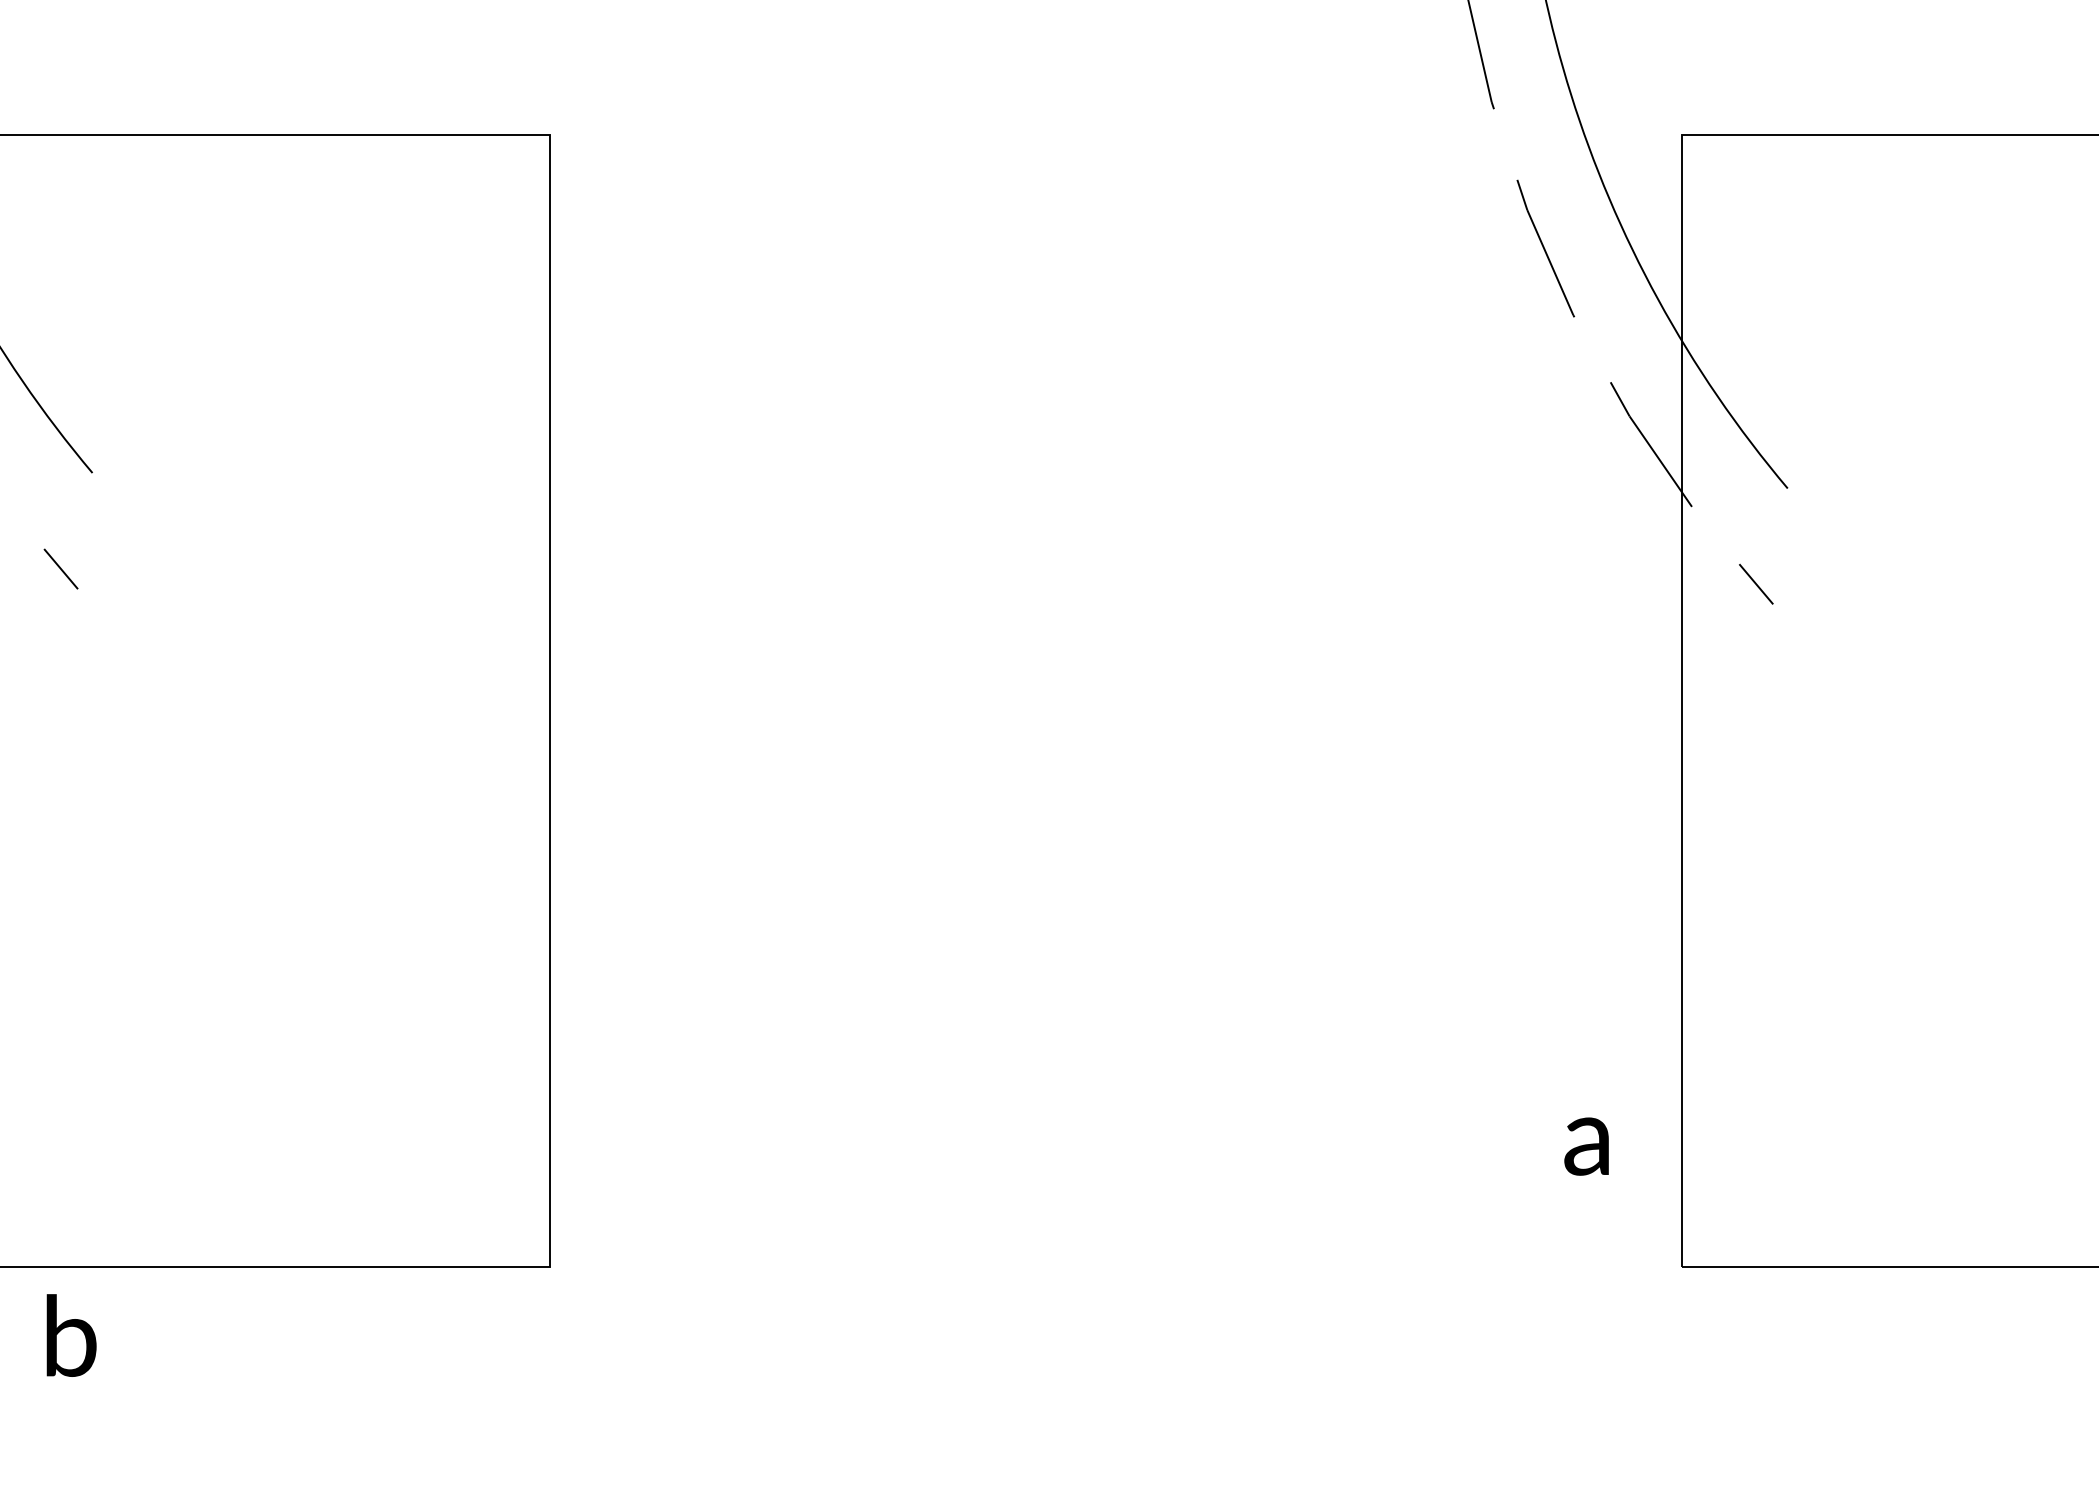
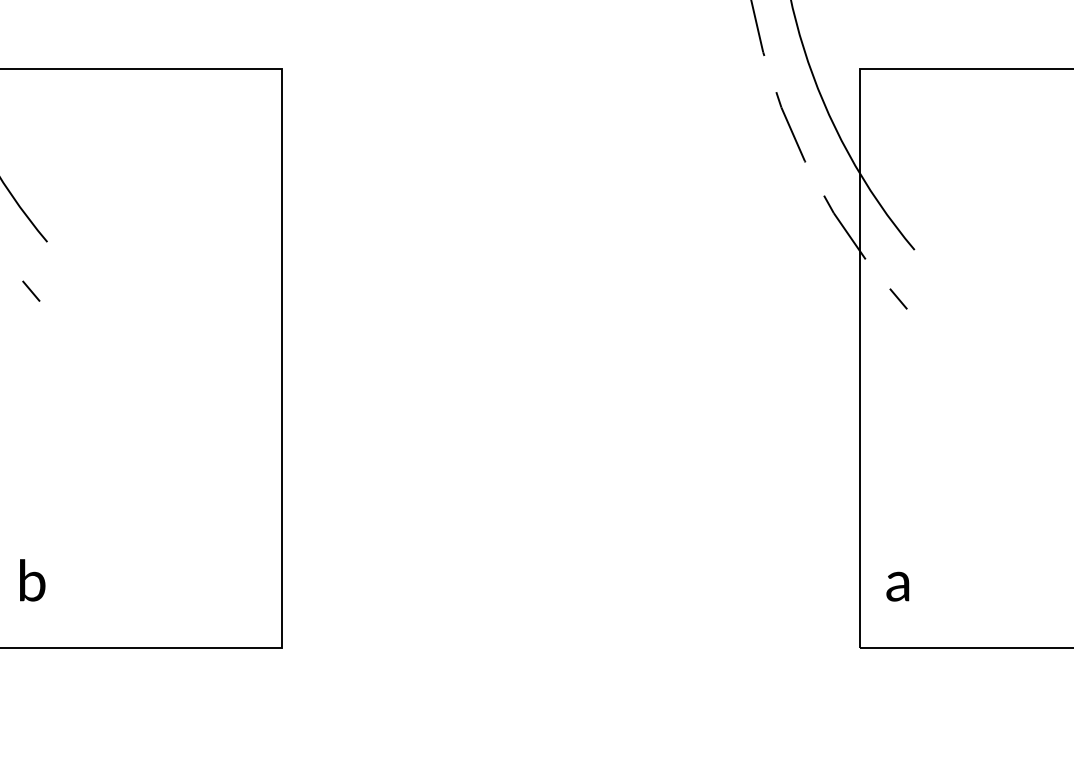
text: (1586, 1146) -> (897, 586), moved
text: (71, 1335) -> (32, 580), moved

